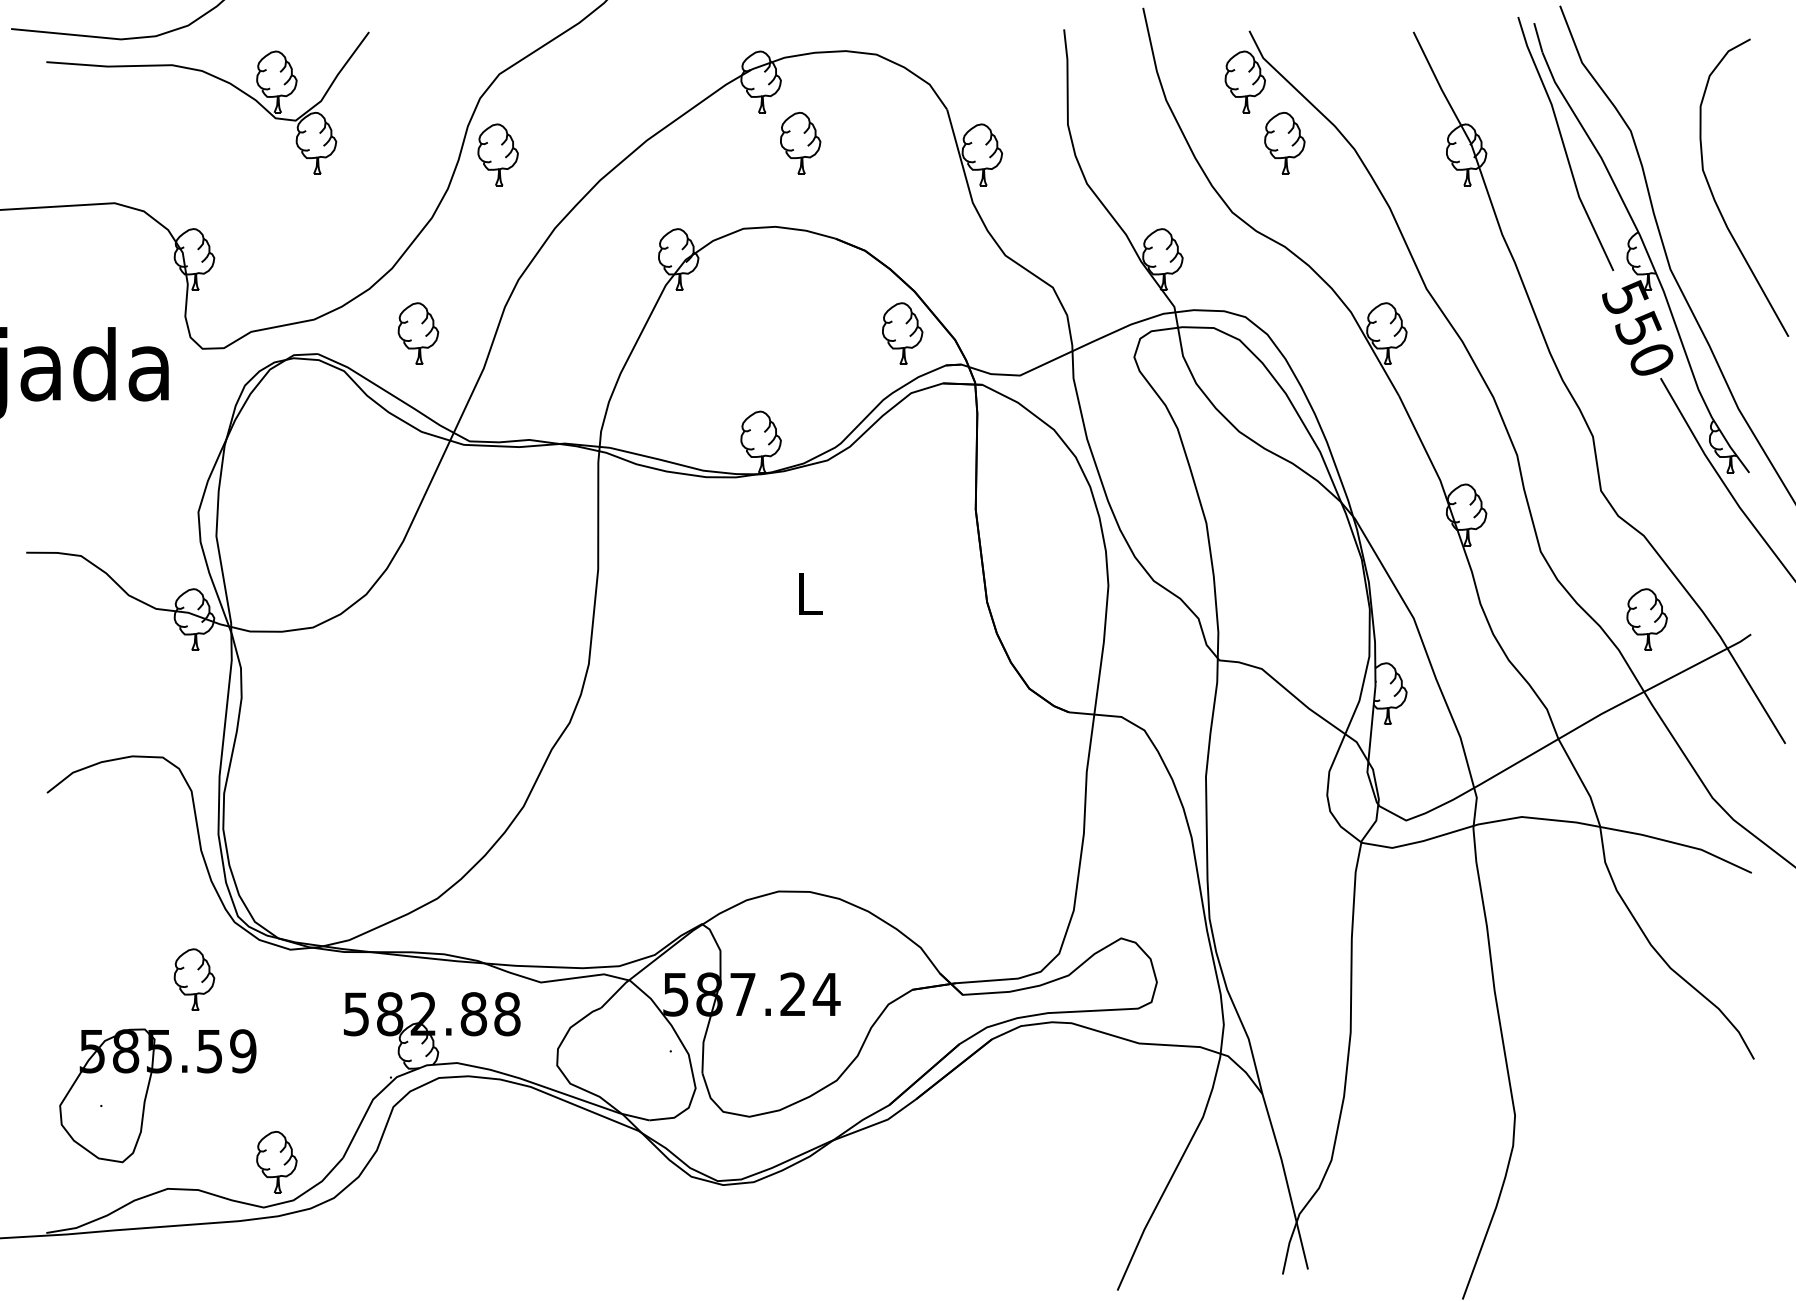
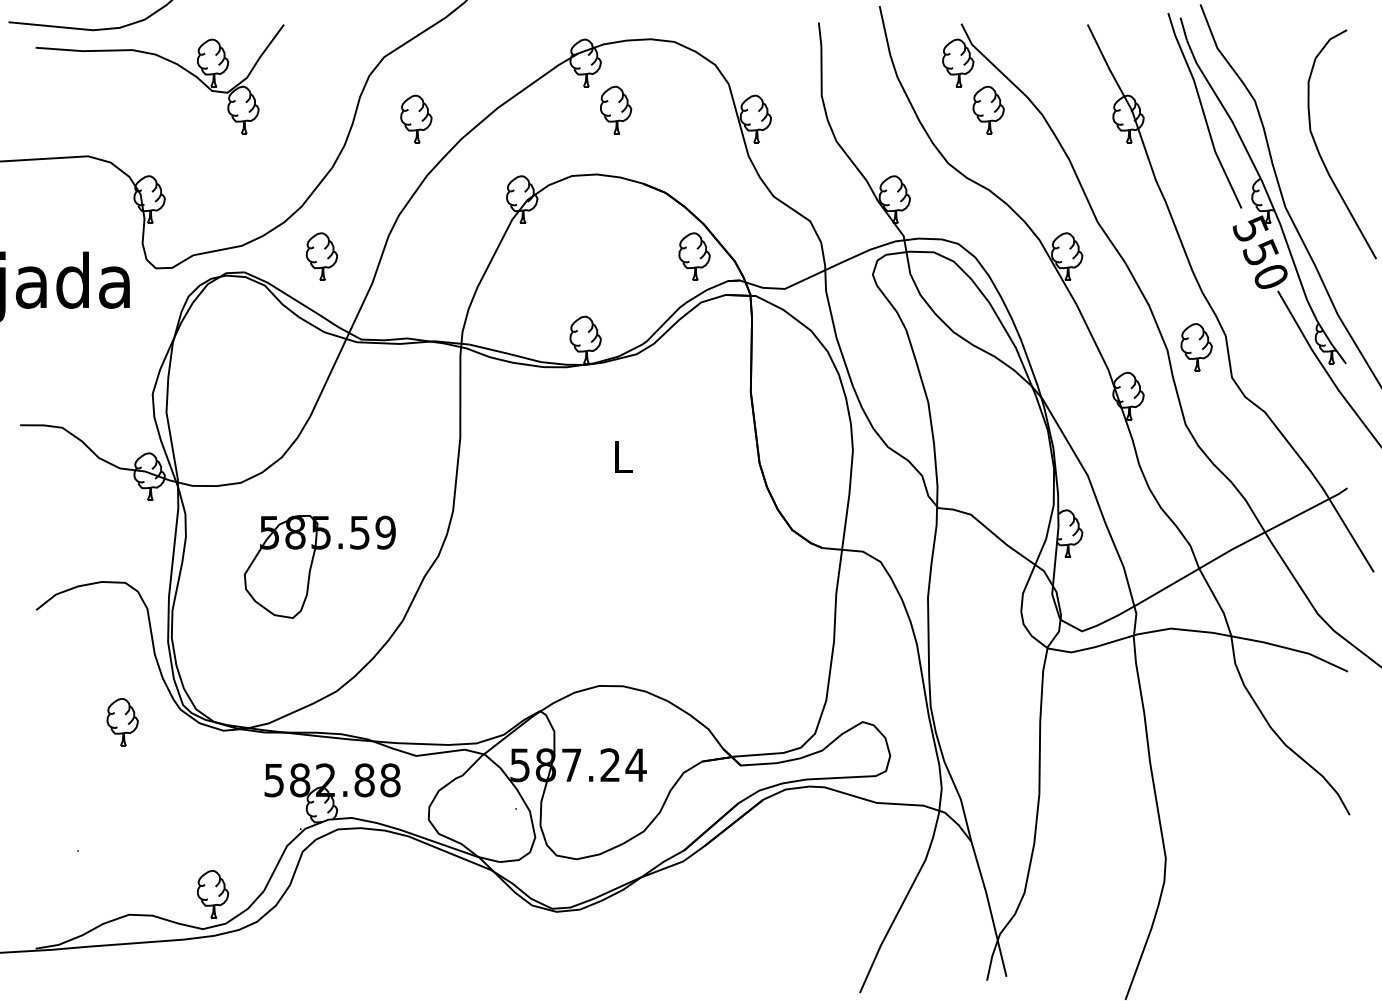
part: (497, 154) -> (415, 118), moved
part: (1646, 619) -> (1196, 347), moved
part: (194, 979) -> (122, 722), moved
part: (147, 1094) -> (312, 565), moved

